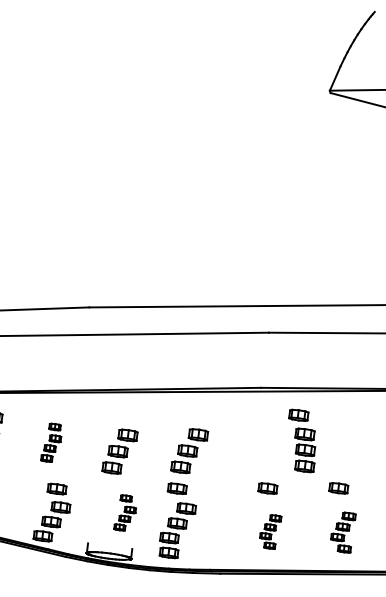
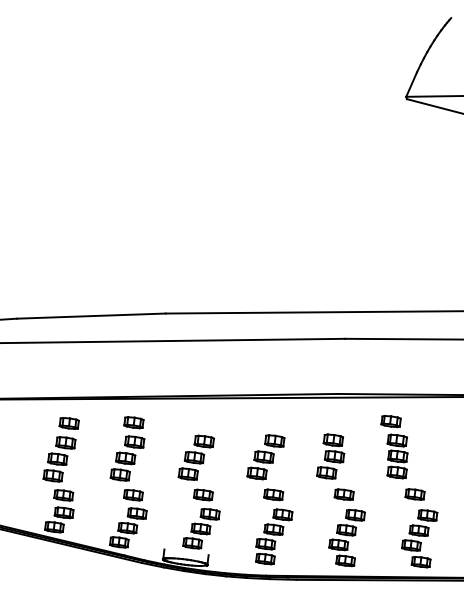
part: (302, 441) -> (394, 447), moved
part: (51, 442) -> (127, 448), size x1.67
part: (254, 450) -> (330, 456), added
part: (125, 512) -> (201, 518), size x1.67
part: (178, 520) -> (274, 526), moved
part: (270, 532) -> (346, 538), size x1.67
part: (343, 532) -> (419, 538), size x1.43

